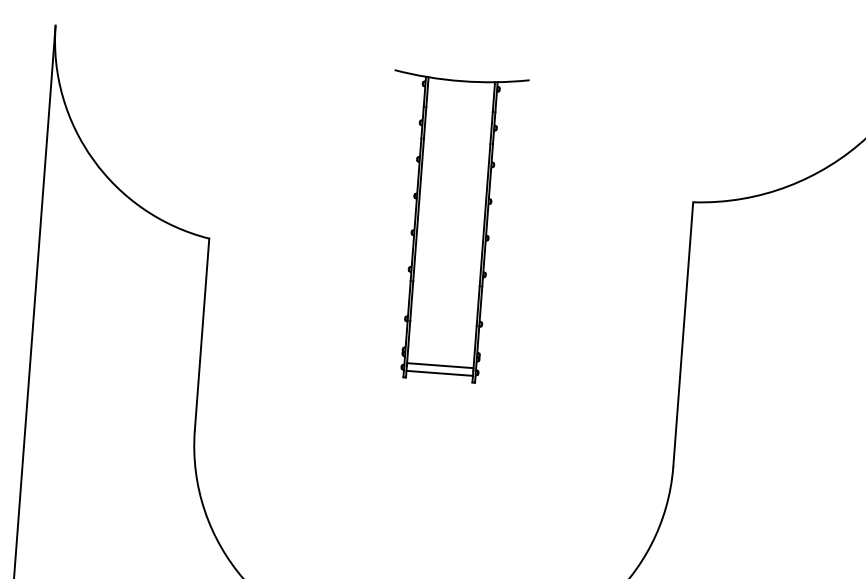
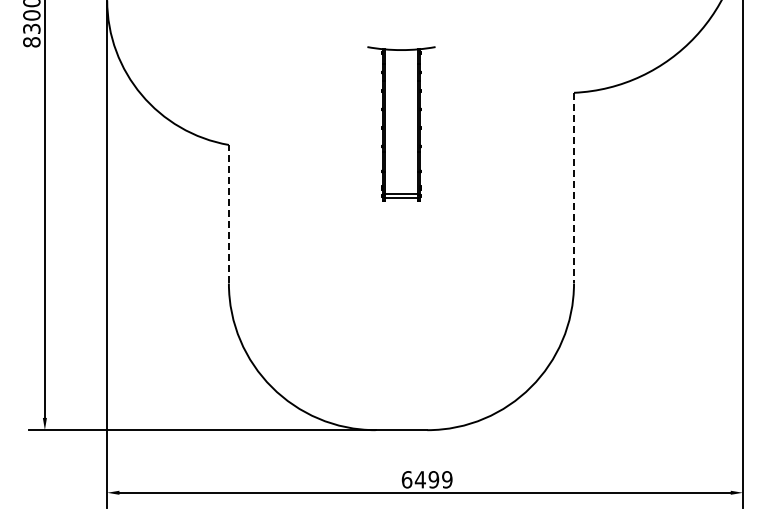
part: (450, 226) -> (401, 123), size x0.7
line: (201, 333) -> (228, 213), solid -> dashed
line: (683, 334) -> (574, 188), solid -> dashed

